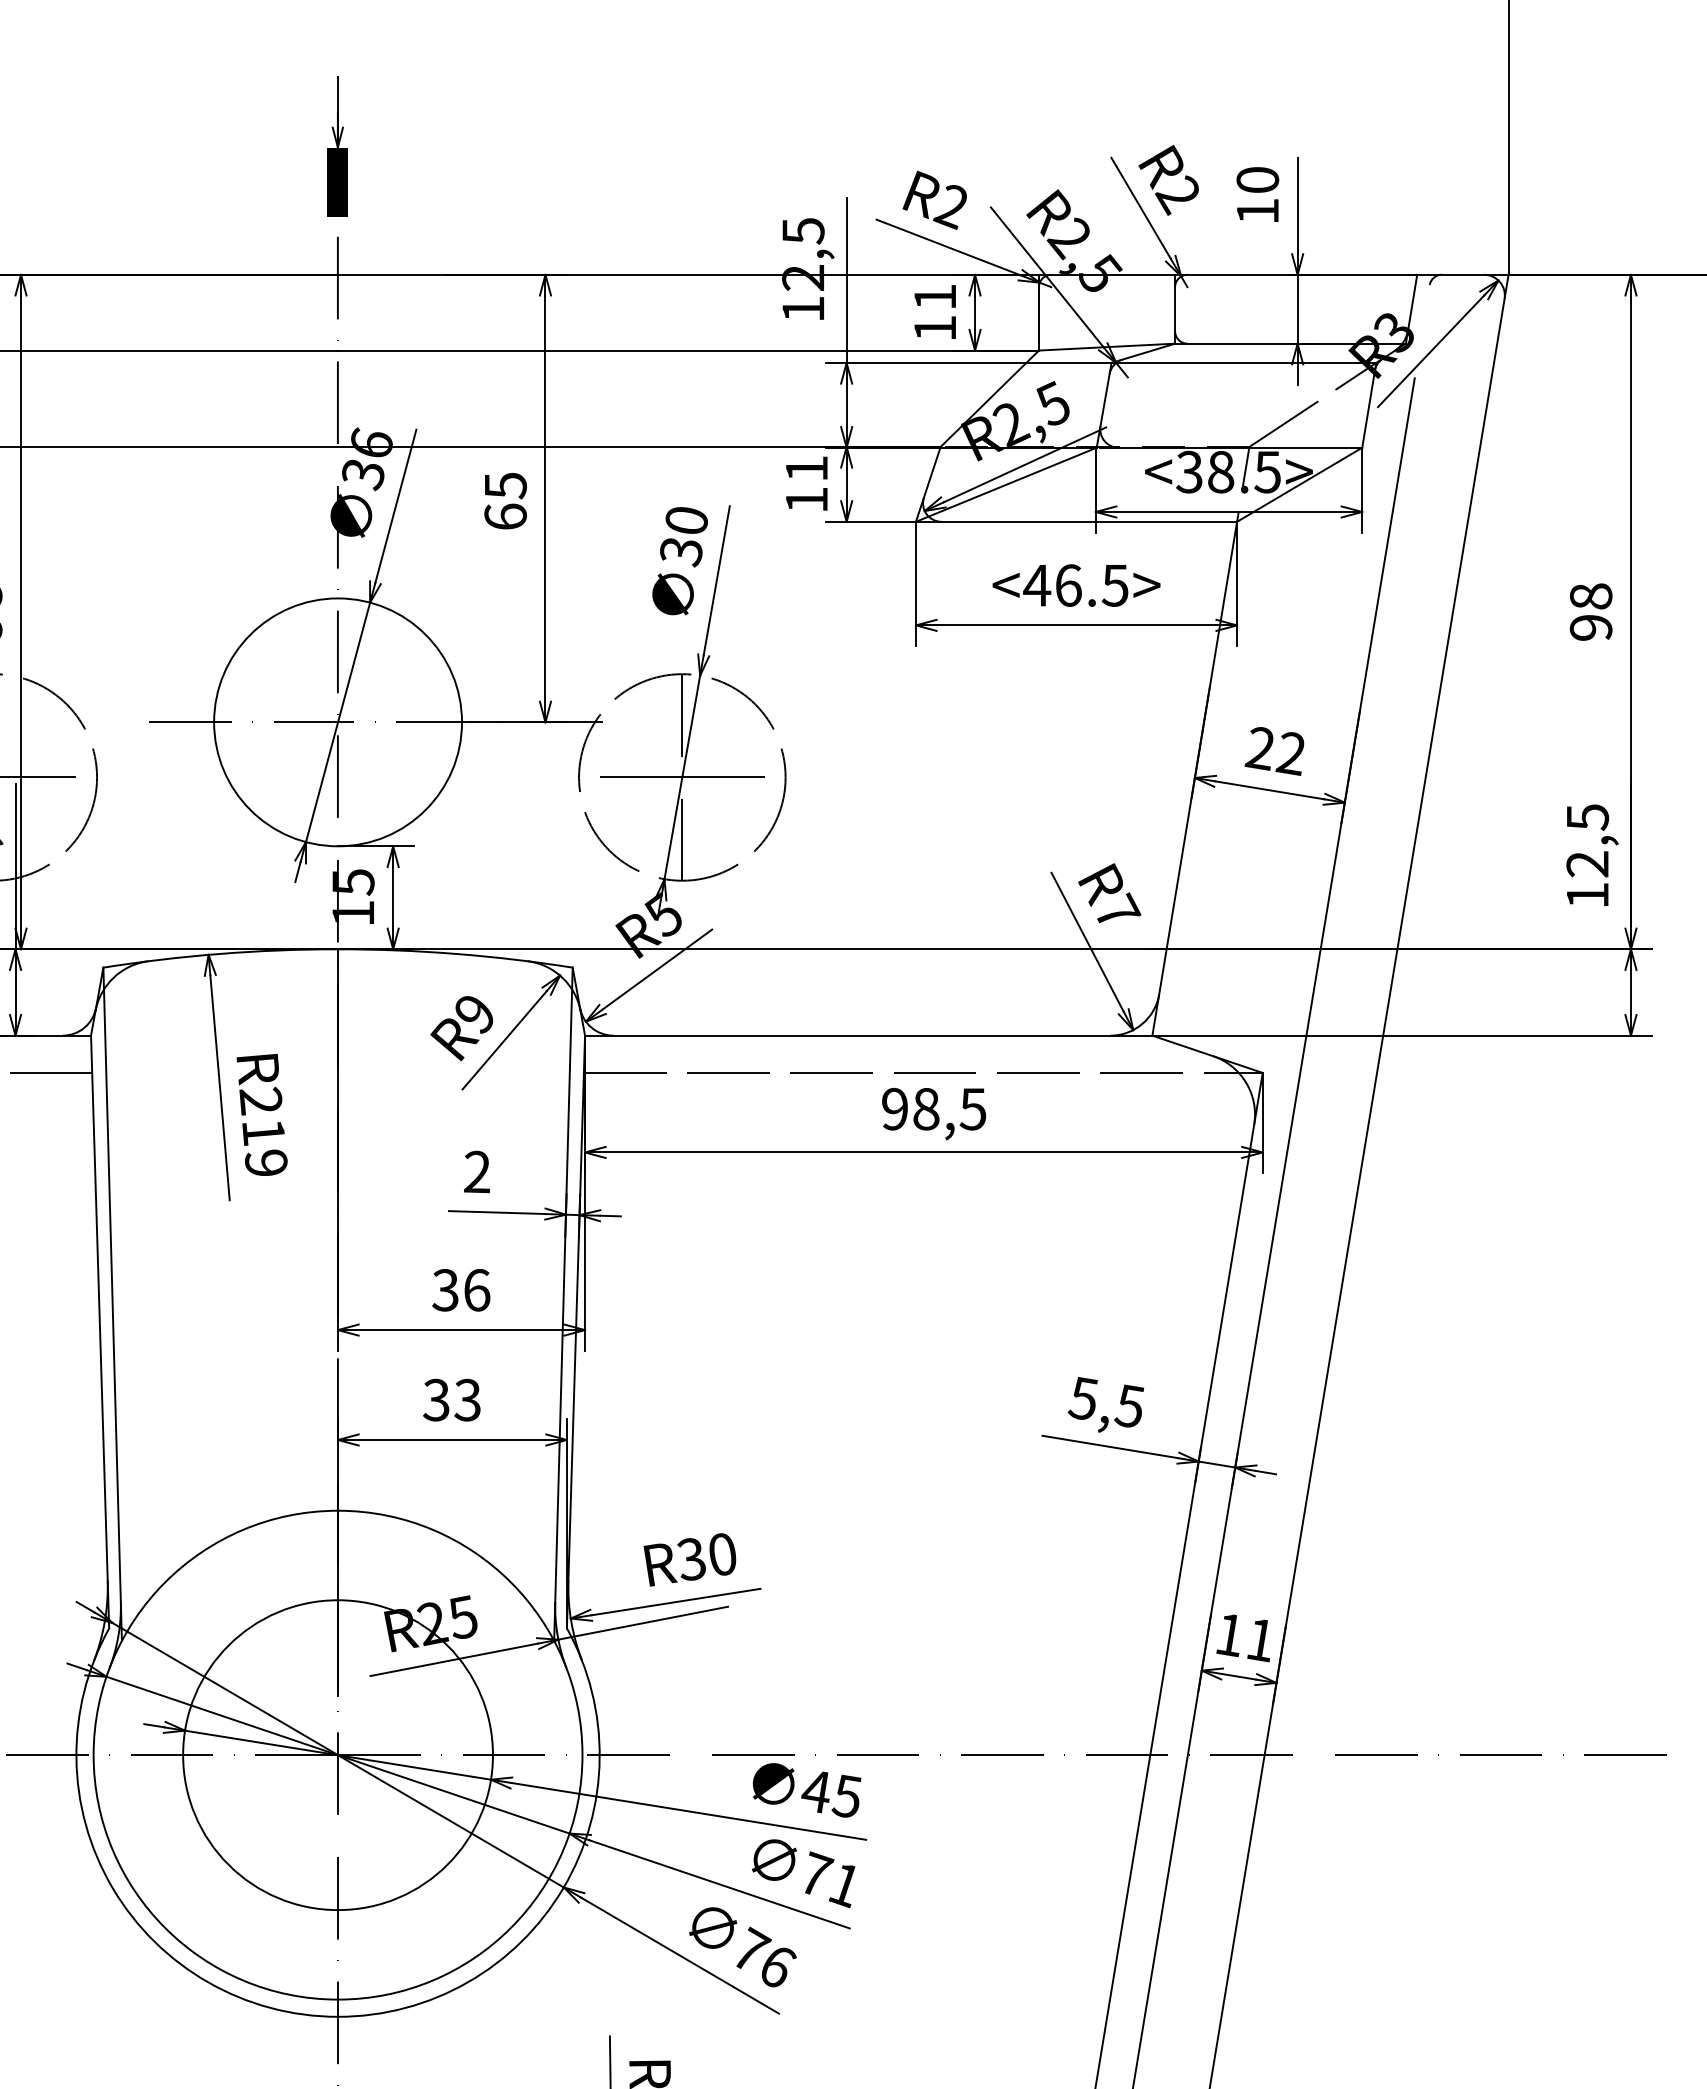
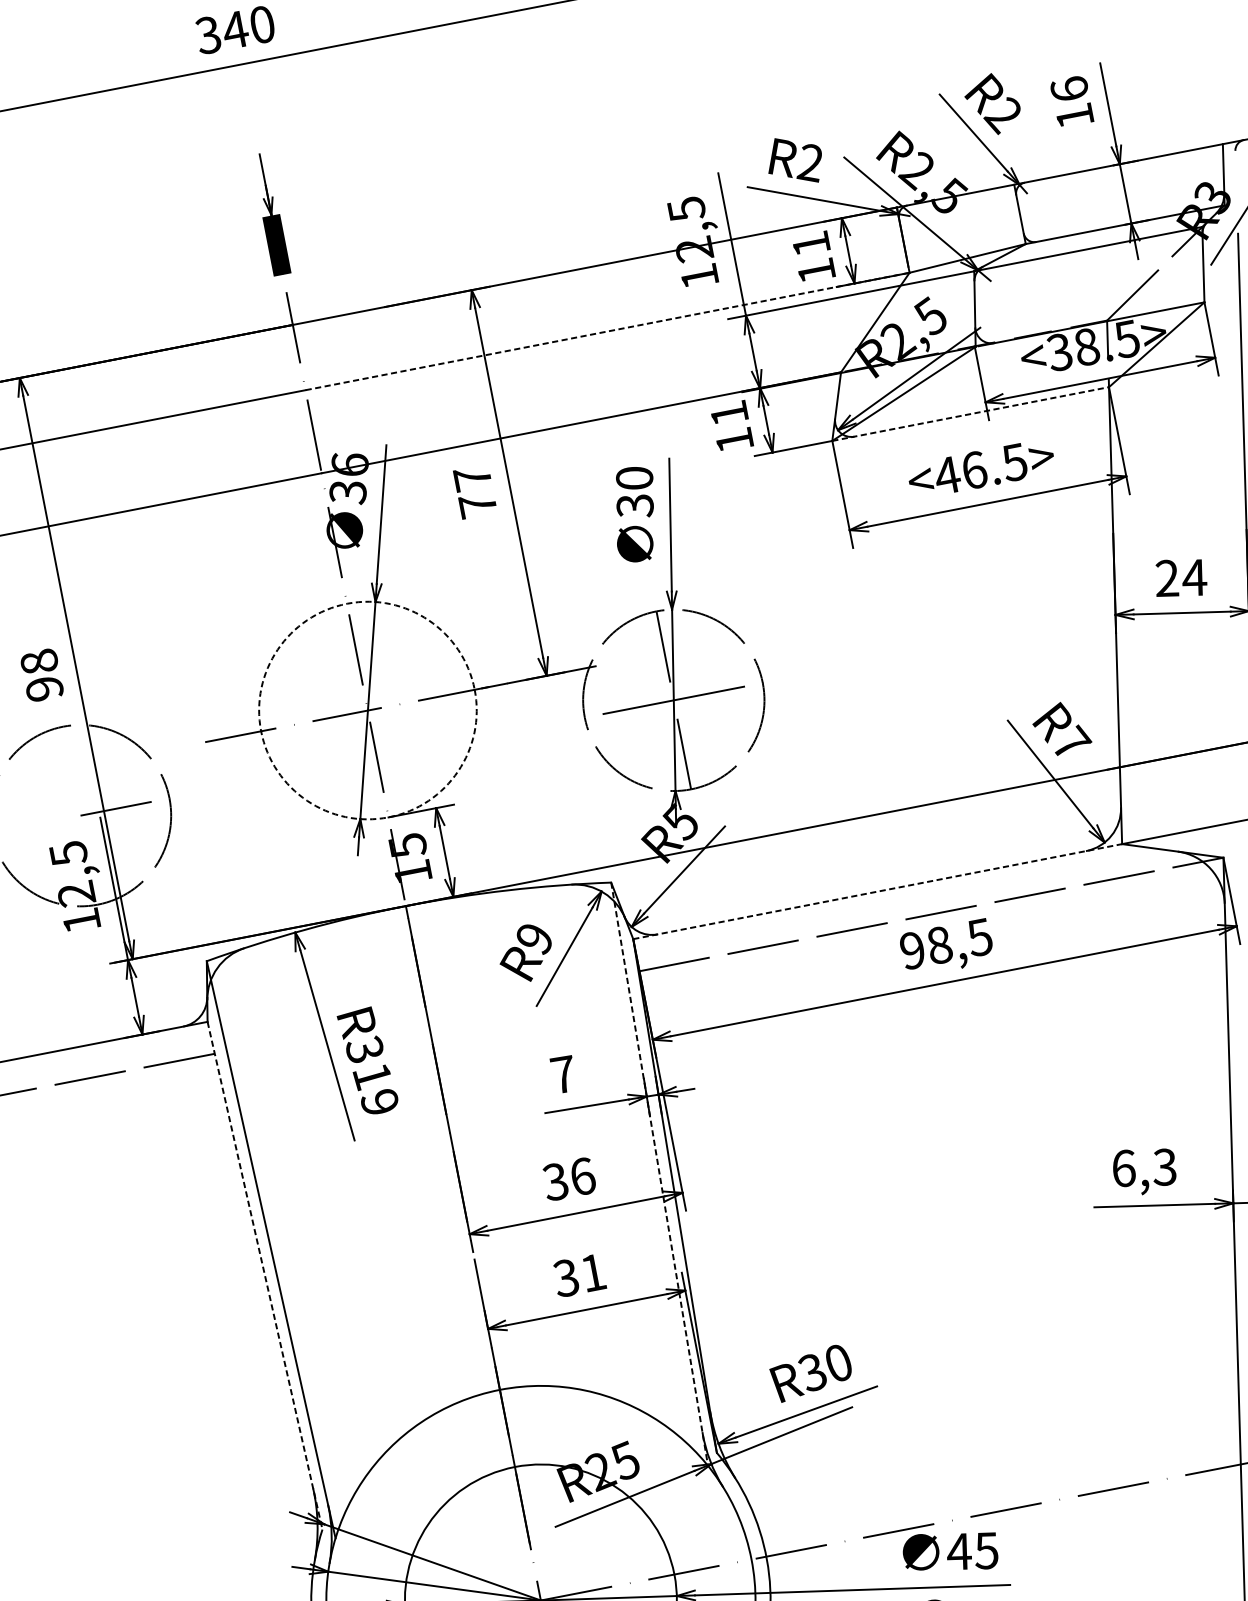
text: (1257, 179) -> (1069, 88), 10 -> 16
line: (689, 350) -> (608, 331), solid -> dashed
text: (505, 500) -> (475, 491), 65 -> 77
line: (1076, 521) -> (970, 413), solid -> dashed
circle: (337, 722) -> (367, 710), solid -> dashed
text: (1289, 753) -> (1192, 578), 22 -> 24
line: (868, 1035) -> (877, 891), solid -> dashed
text: (260, 1100) -> (364, 1049), R219 -> R319
text: (477, 1171) -> (563, 1074), 2 -> 7
line: (563, 1304) -> (659, 1174), solid -> dashed
line: (100, 1332) -> (265, 1276), solid -> dashed
text: (467, 1399) -> (592, 1272), 33 -> 31
text: (1105, 1402) -> (1143, 1168), 5,5 -> 6,3

